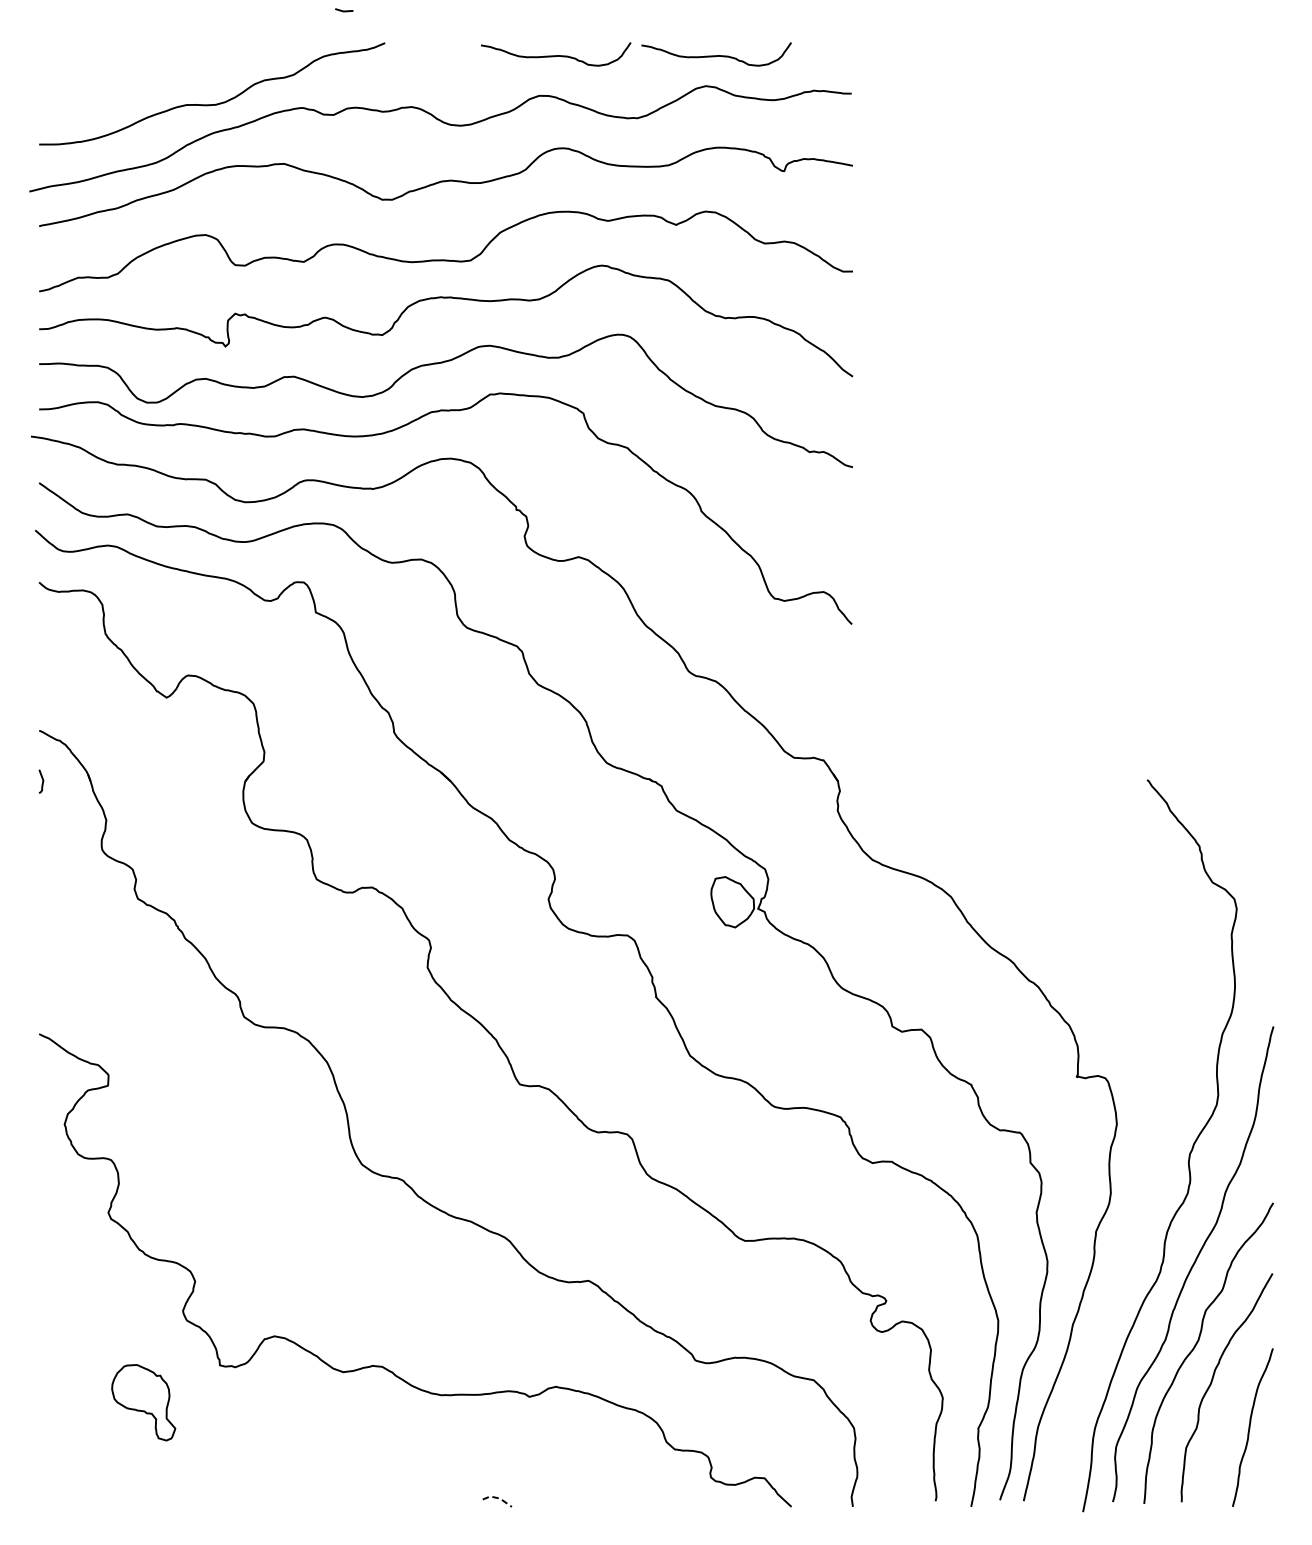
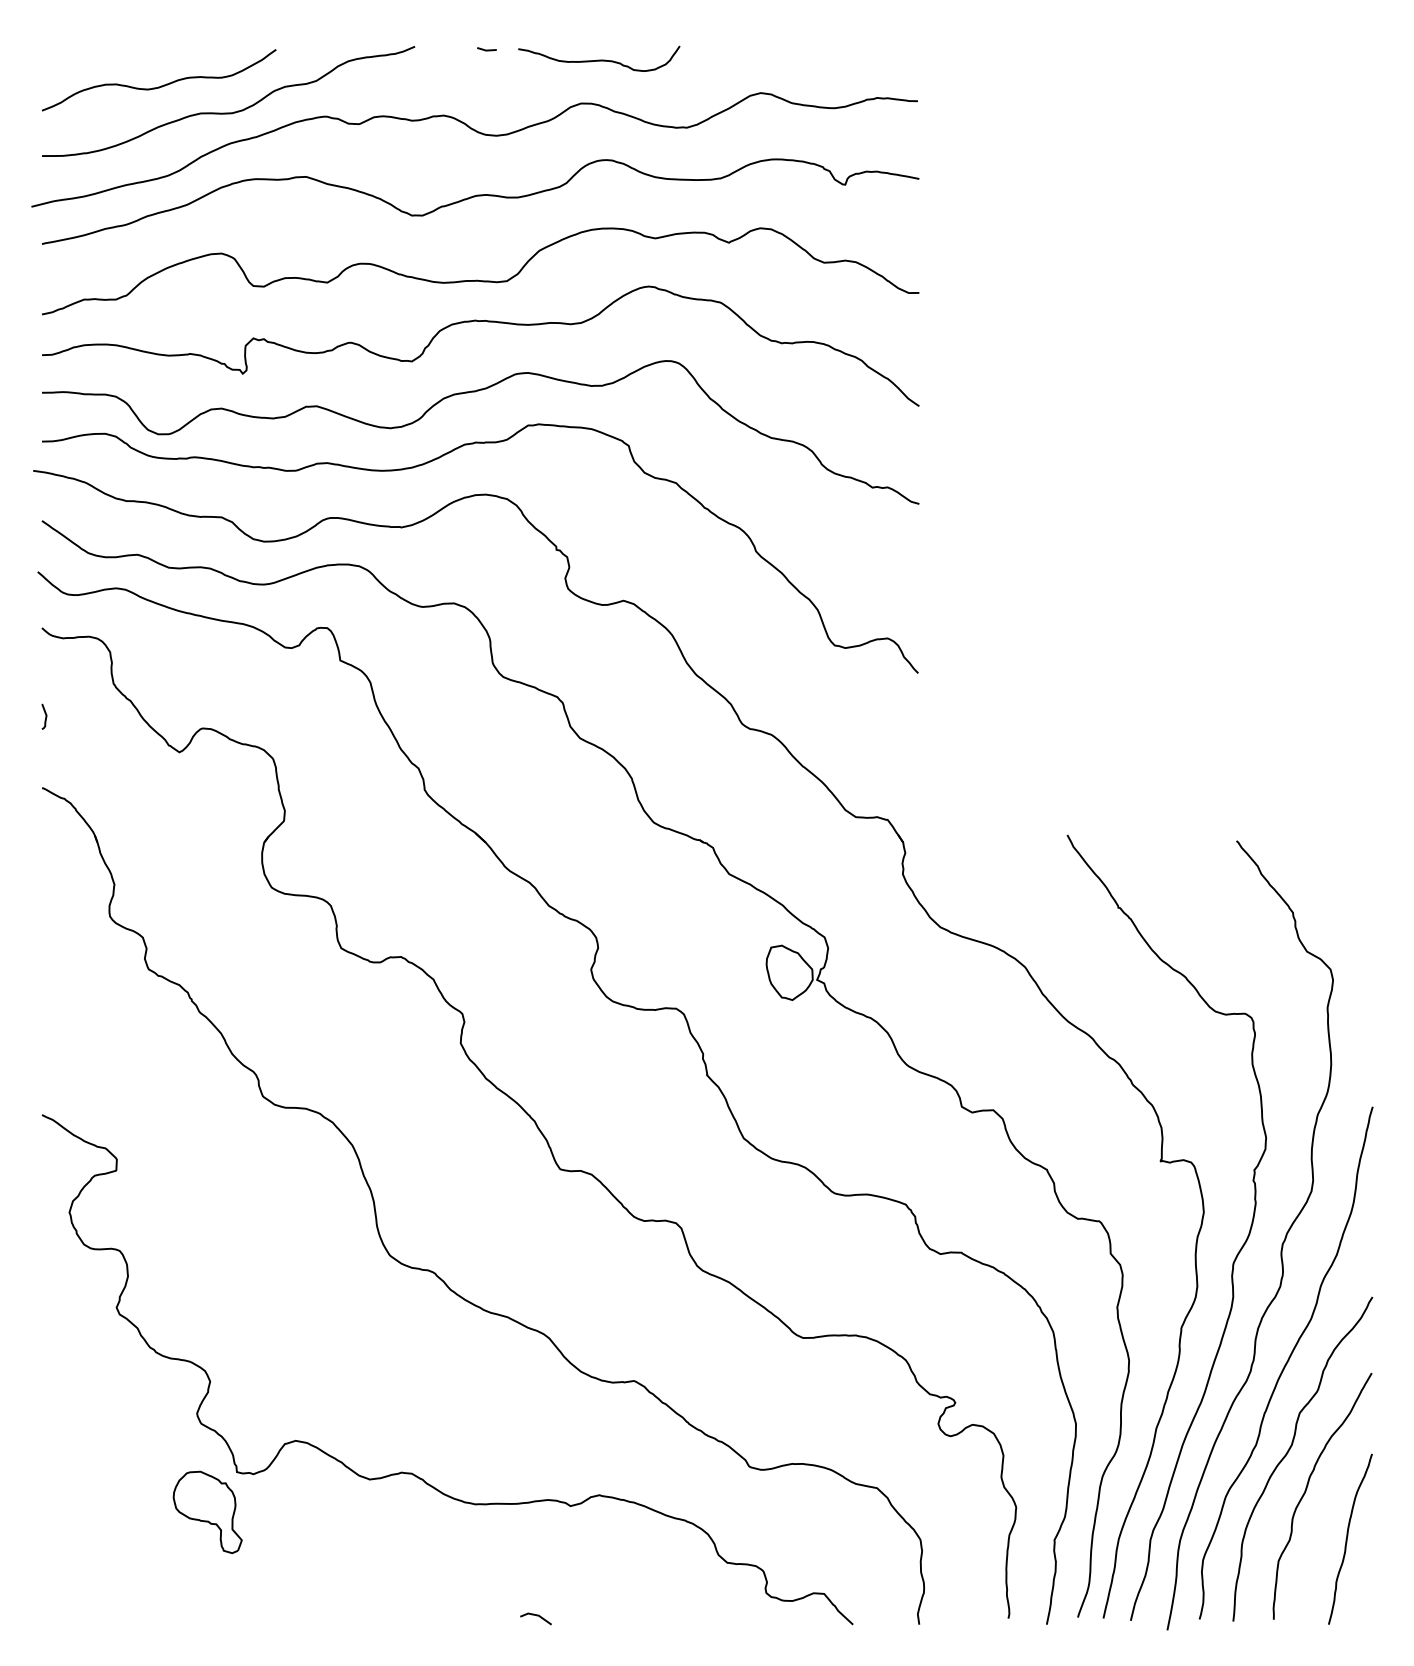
line: (343, 10) -> (486, 49), moved
curve: (716, 55) -> (772, 59), removed
curve: (149, 79) -> (161, 85), added
curve: (42, 781) -> (45, 716), moved
curve: (1144, 1169) -> (1233, 1260), added
part: (143, 1402) -> (207, 1512), moved
line: (497, 1498) -> (536, 1615), dashed -> solid

